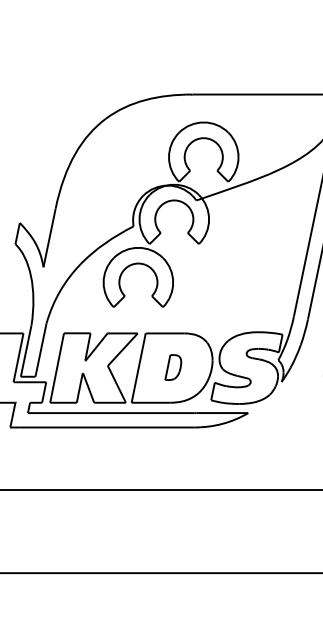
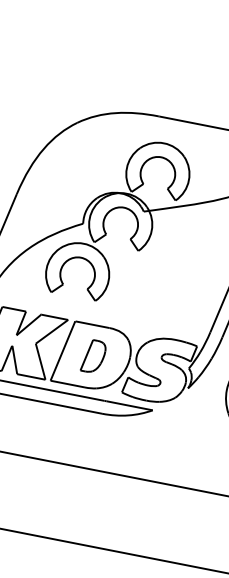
part: (173, 367) -> (94, 356), size x1.43

